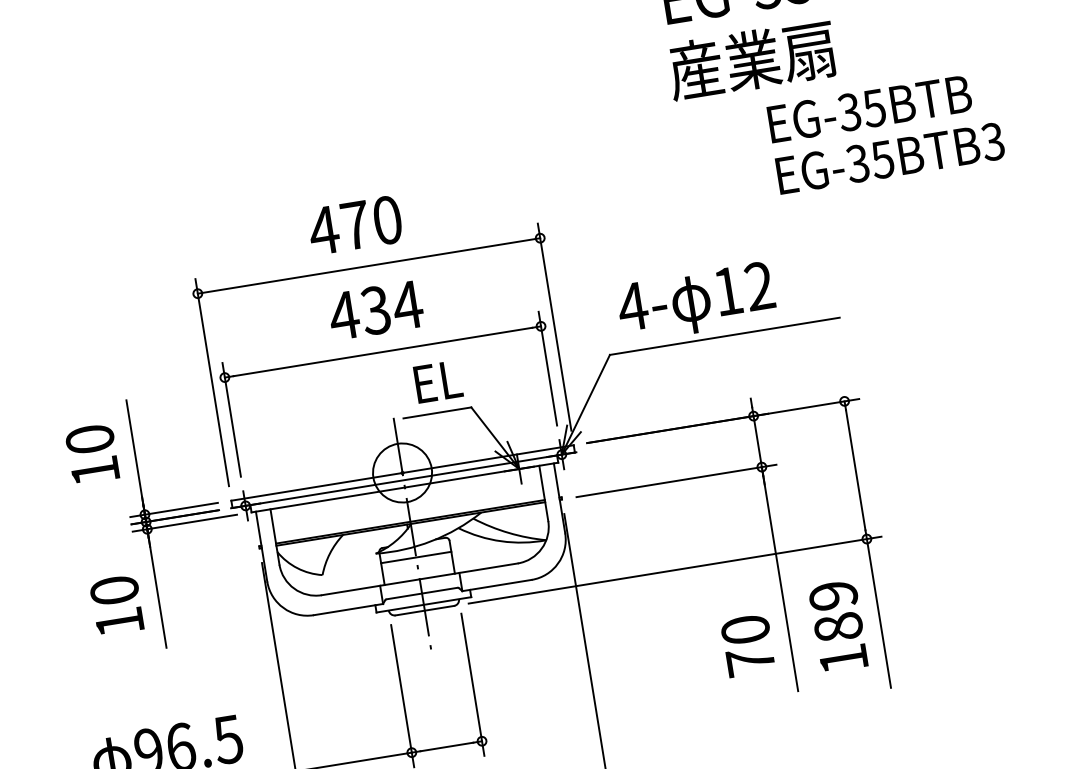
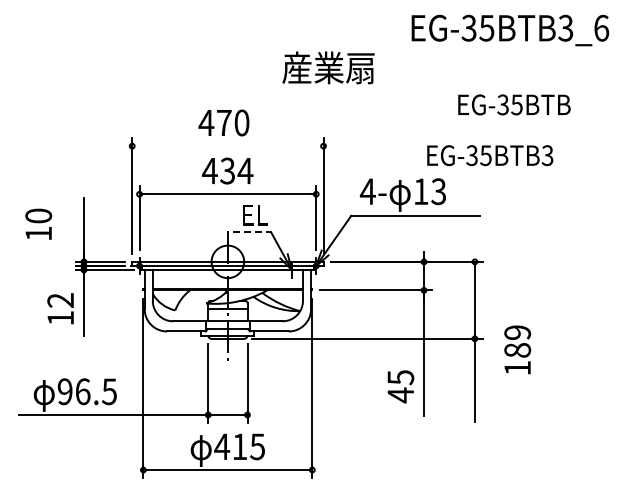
text: (751, 59) -> (328, 67), moved
text: (890, 158) -> (490, 155), moved
line: (368, 266) -> (227, 146), removed
text: (759, 285) -> (438, 191), 12 -> 13
line: (438, 413) -> (252, 232), solid -> dashed
text: (91, 452) -> (38, 223), moved
text: (114, 590) -> (60, 300), 10 -> 12
text: (838, 625) -> (517, 349), moved
text: (747, 645) -> (400, 386), 70 -> 45

